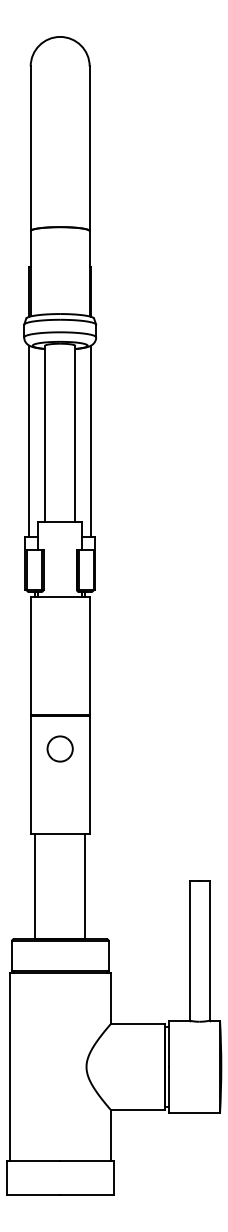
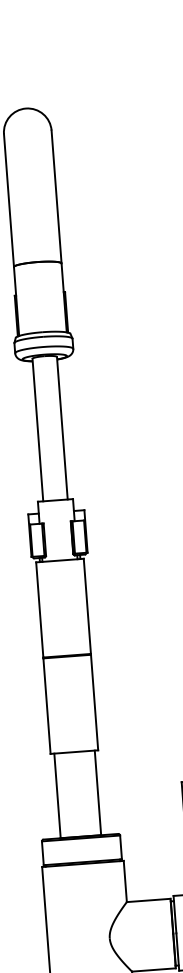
line: (29, 441) -> (25, 436), removed
line: (91, 441) -> (75, 433), removed
part: (59, 748) -> (68, 682), removed

